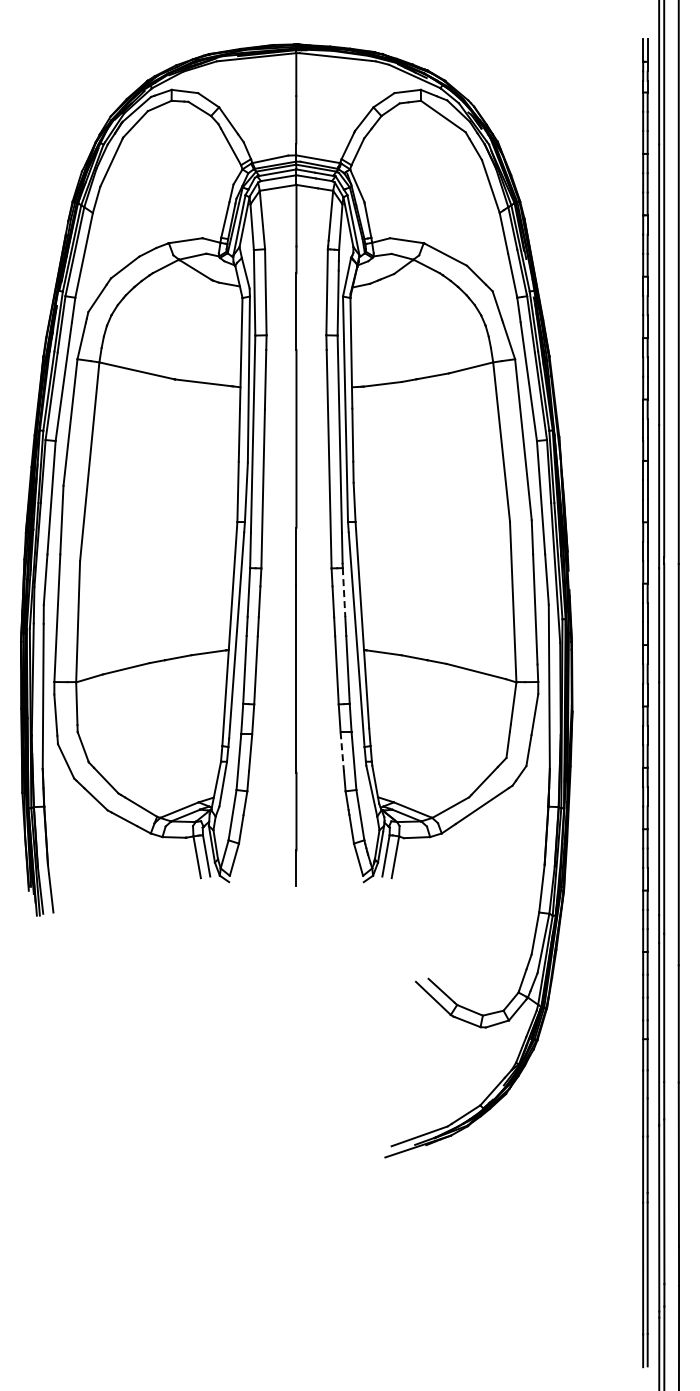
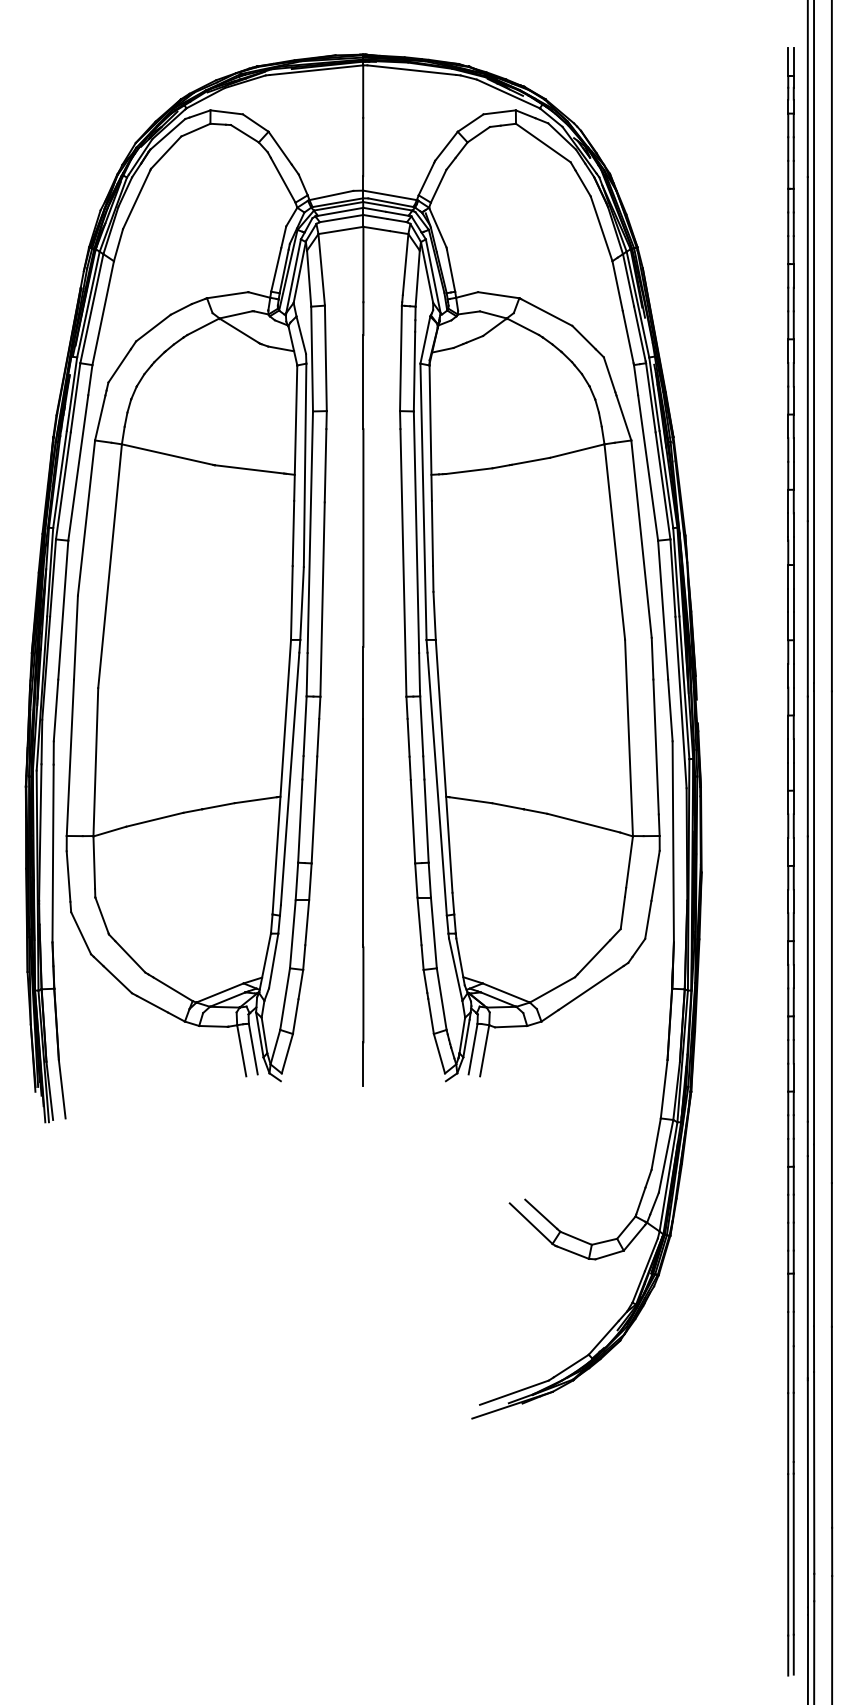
line: (344, 593) -> (422, 727), dashed -> solid
line: (342, 751) -> (419, 921), dashed -> solid

